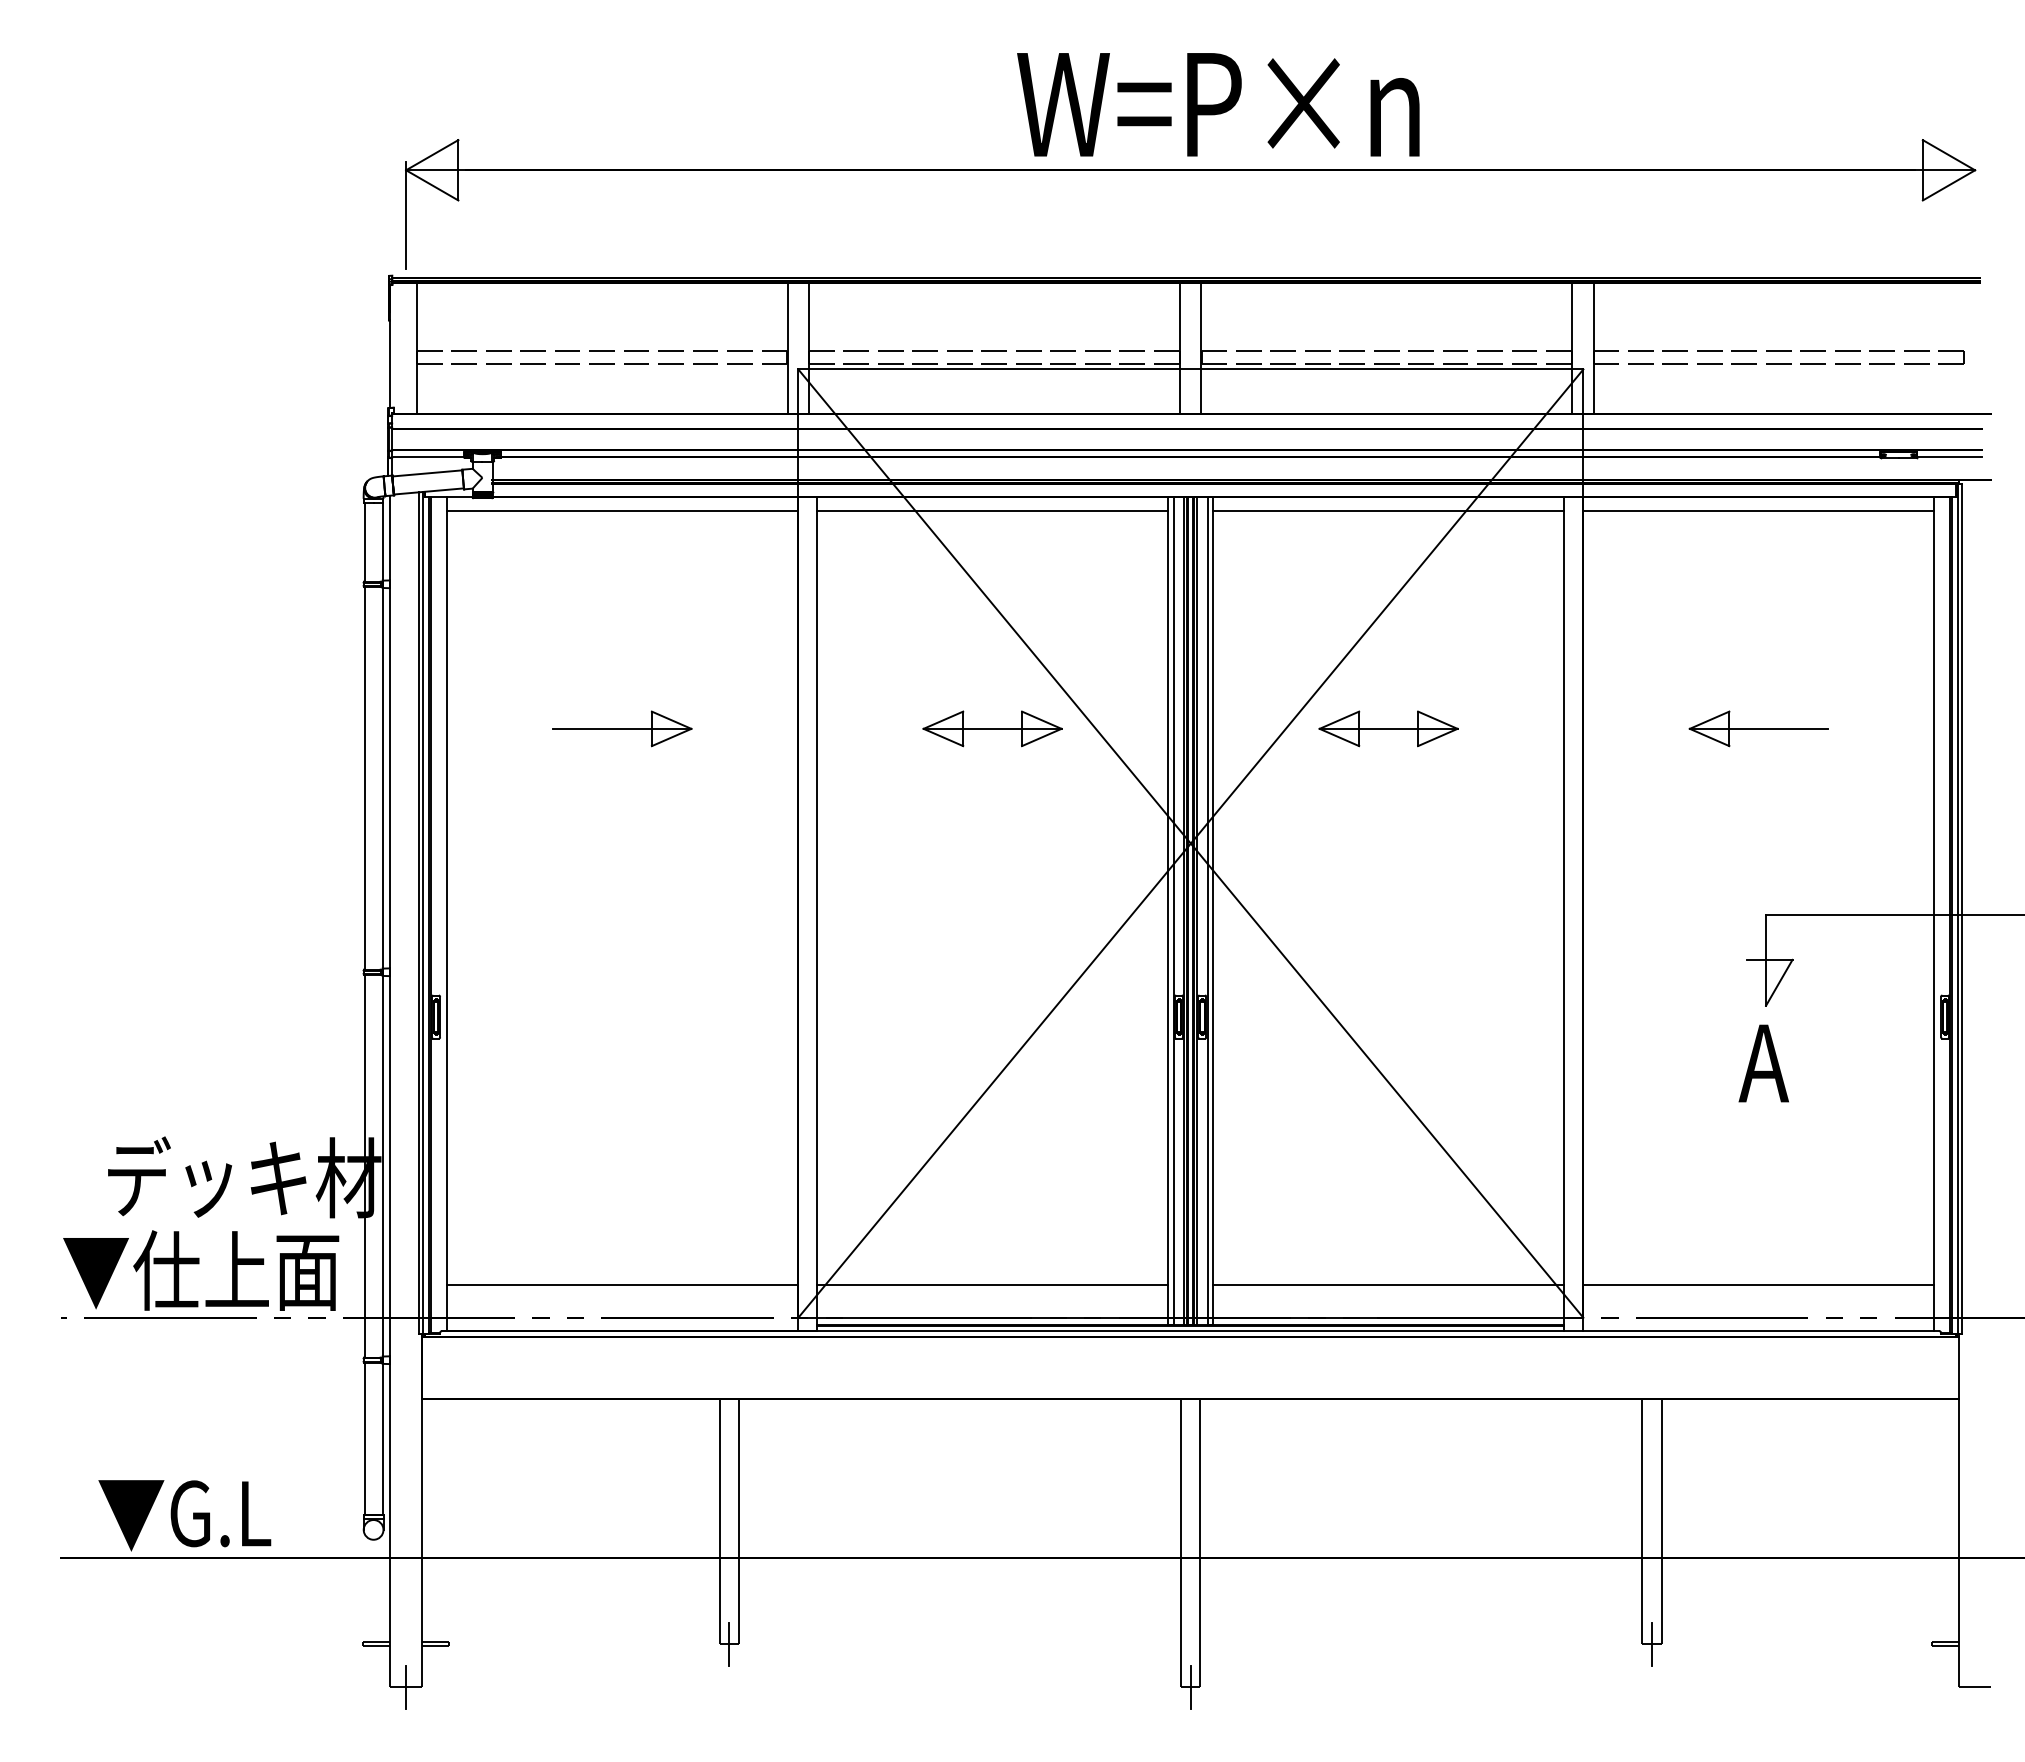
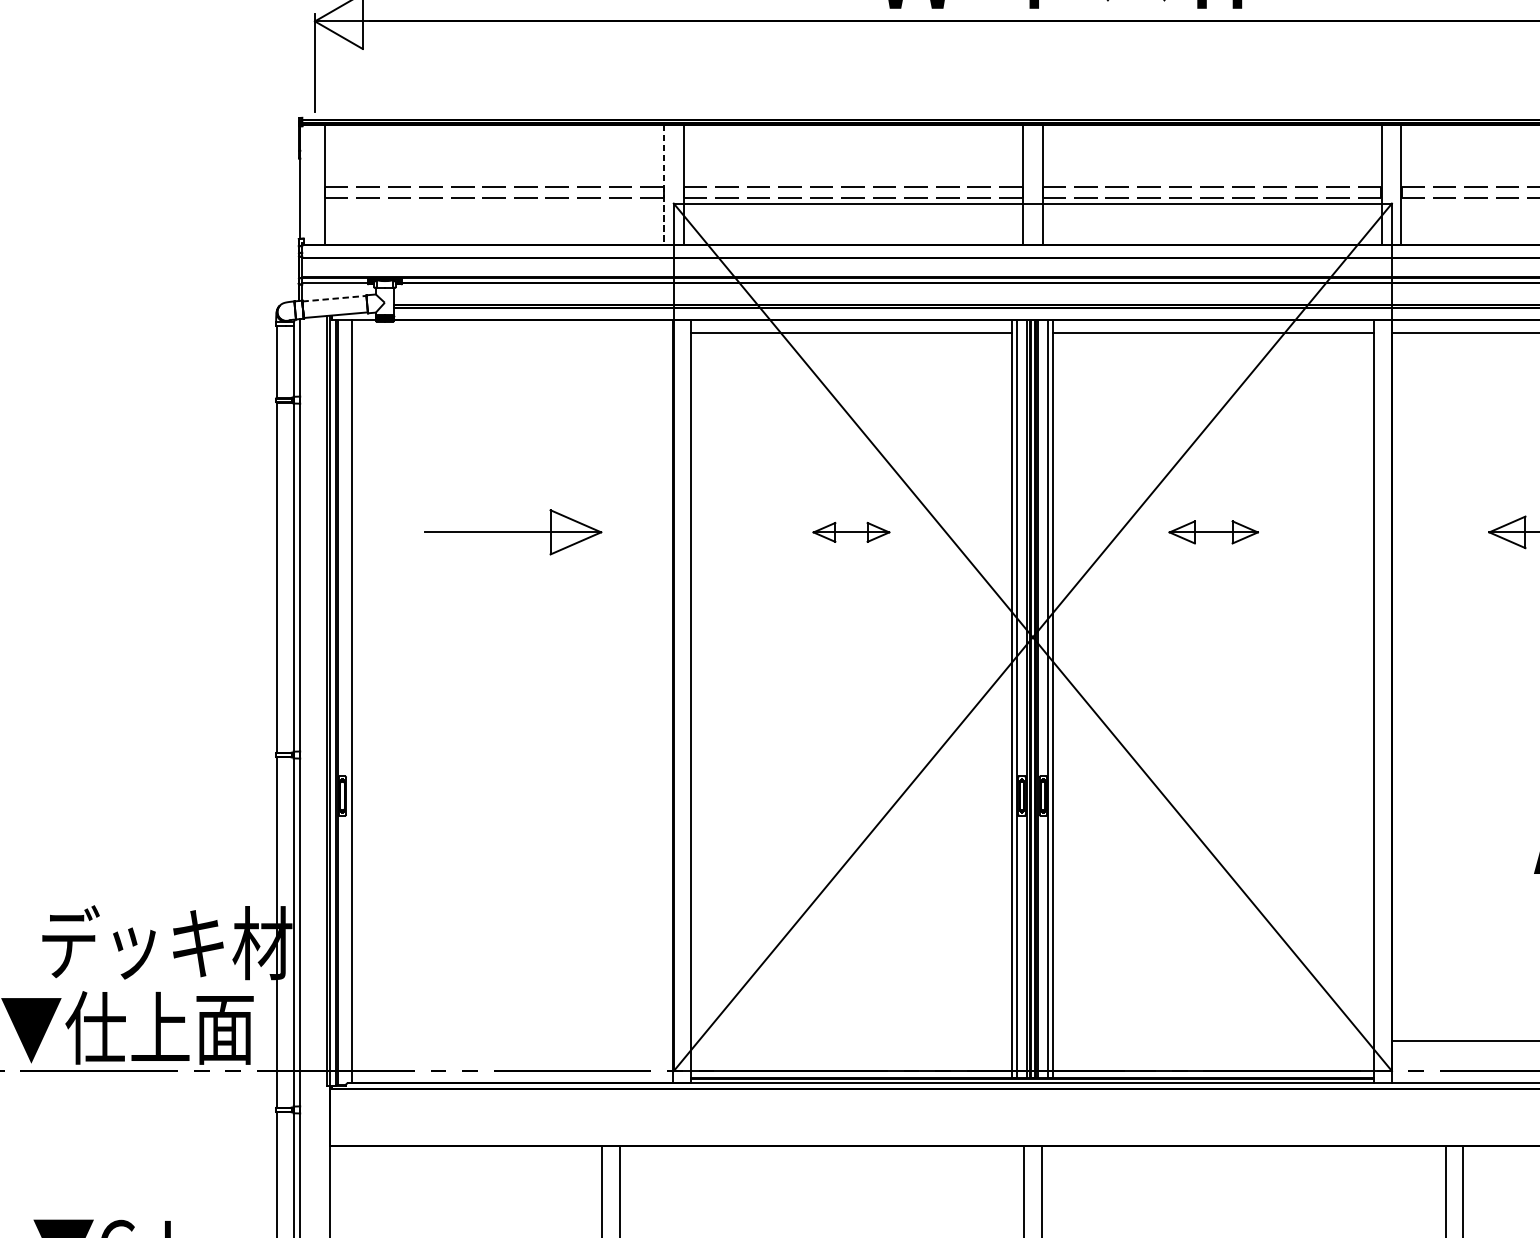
line: (787, 348) -> (663, 184), solid -> dashed
line: (427, 473) -> (334, 298), solid -> dashed
line: (622, 510) -> (512, 332), removed
part: (622, 728) -> (512, 532), size x1.4
part: (992, 728) -> (851, 532), size x0.6
part: (1388, 728) -> (1213, 532), size x0.7
line: (622, 1285) -> (512, 1041), removed
line: (992, 1285) -> (851, 1041), removed
line: (1388, 1285) -> (1213, 1041), removed

